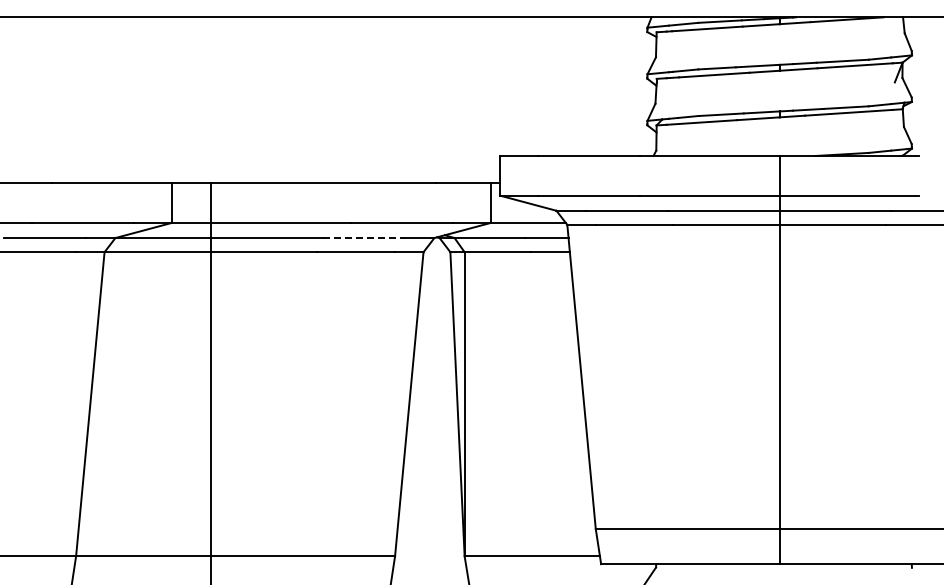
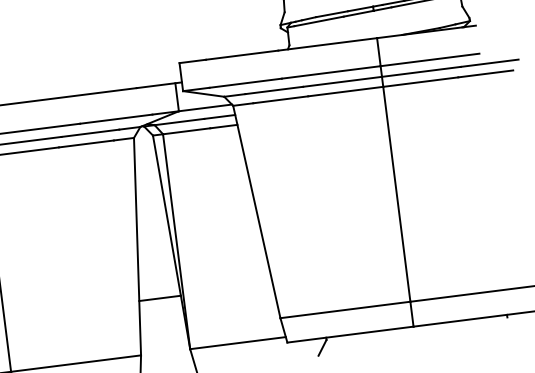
line: (363, 238) -> (90, 133), dashed -> solid
line: (431, 480) -> (160, 298), added

